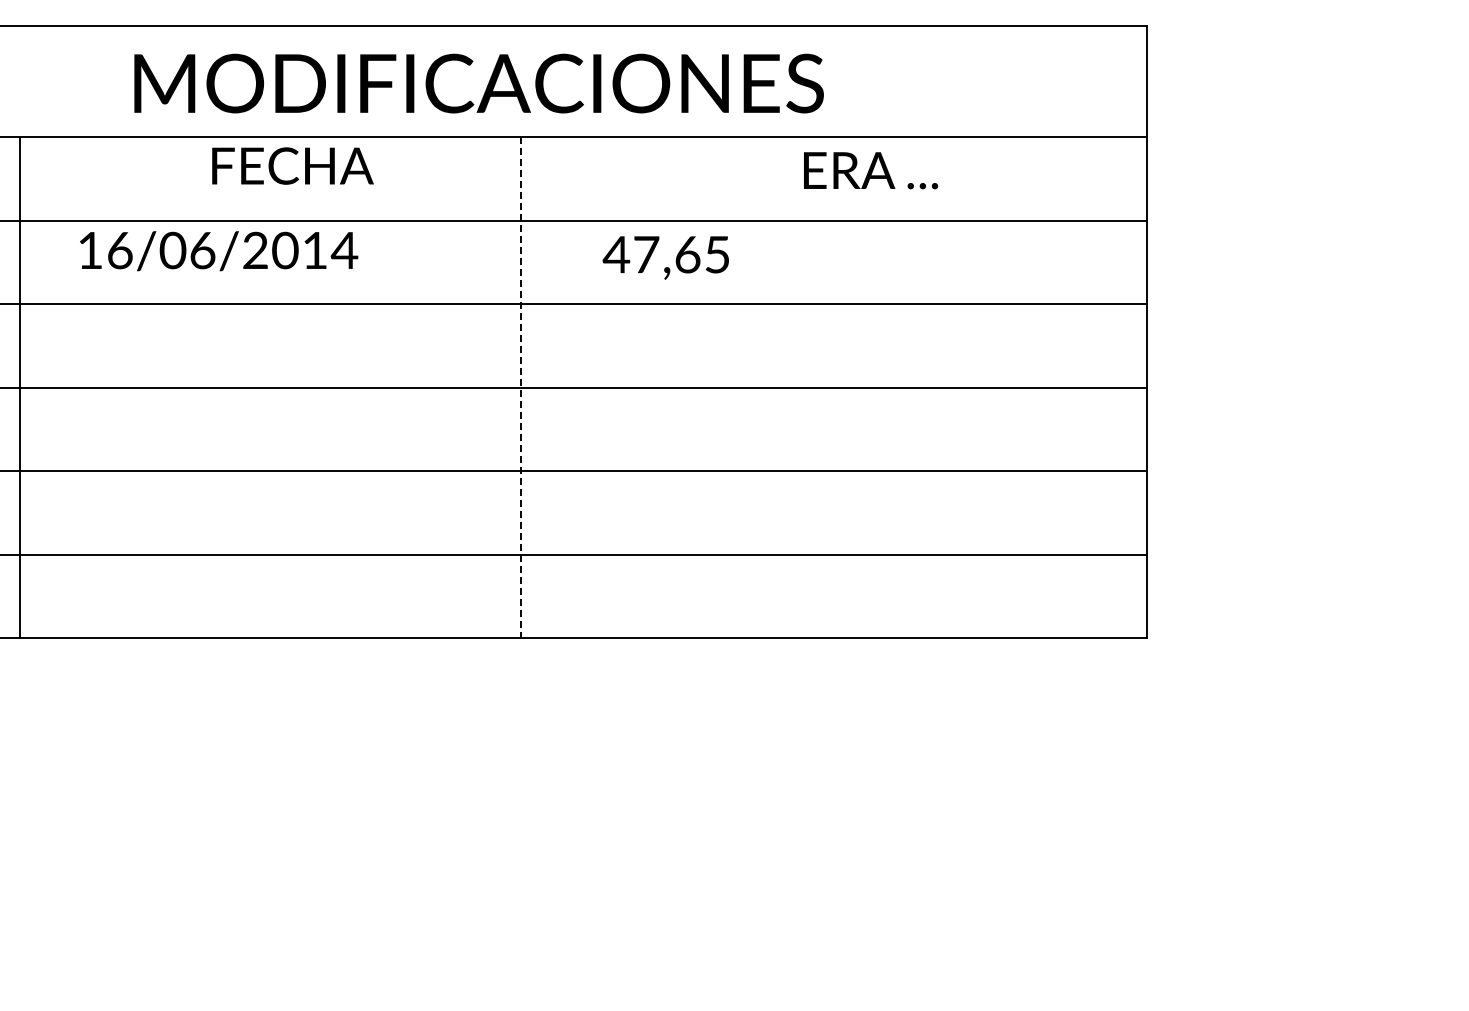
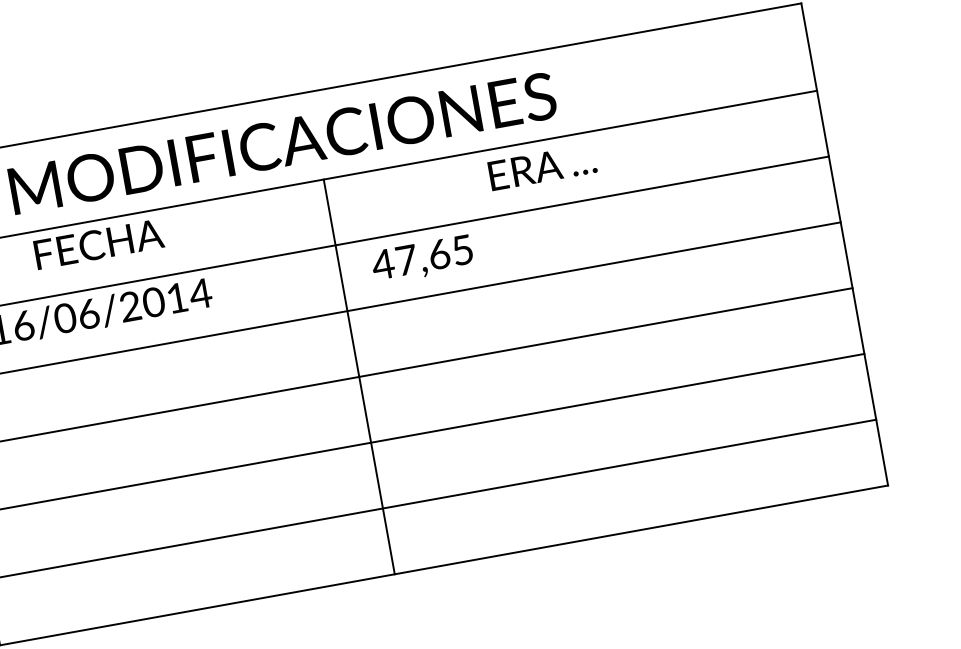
text: (292, 165) -> (98, 243), moved
text: (871, 170) -> (542, 167), moved
text: (665, 257) -> (422, 259), moved
line: (521, 388) -> (359, 377), dashed -> solid

